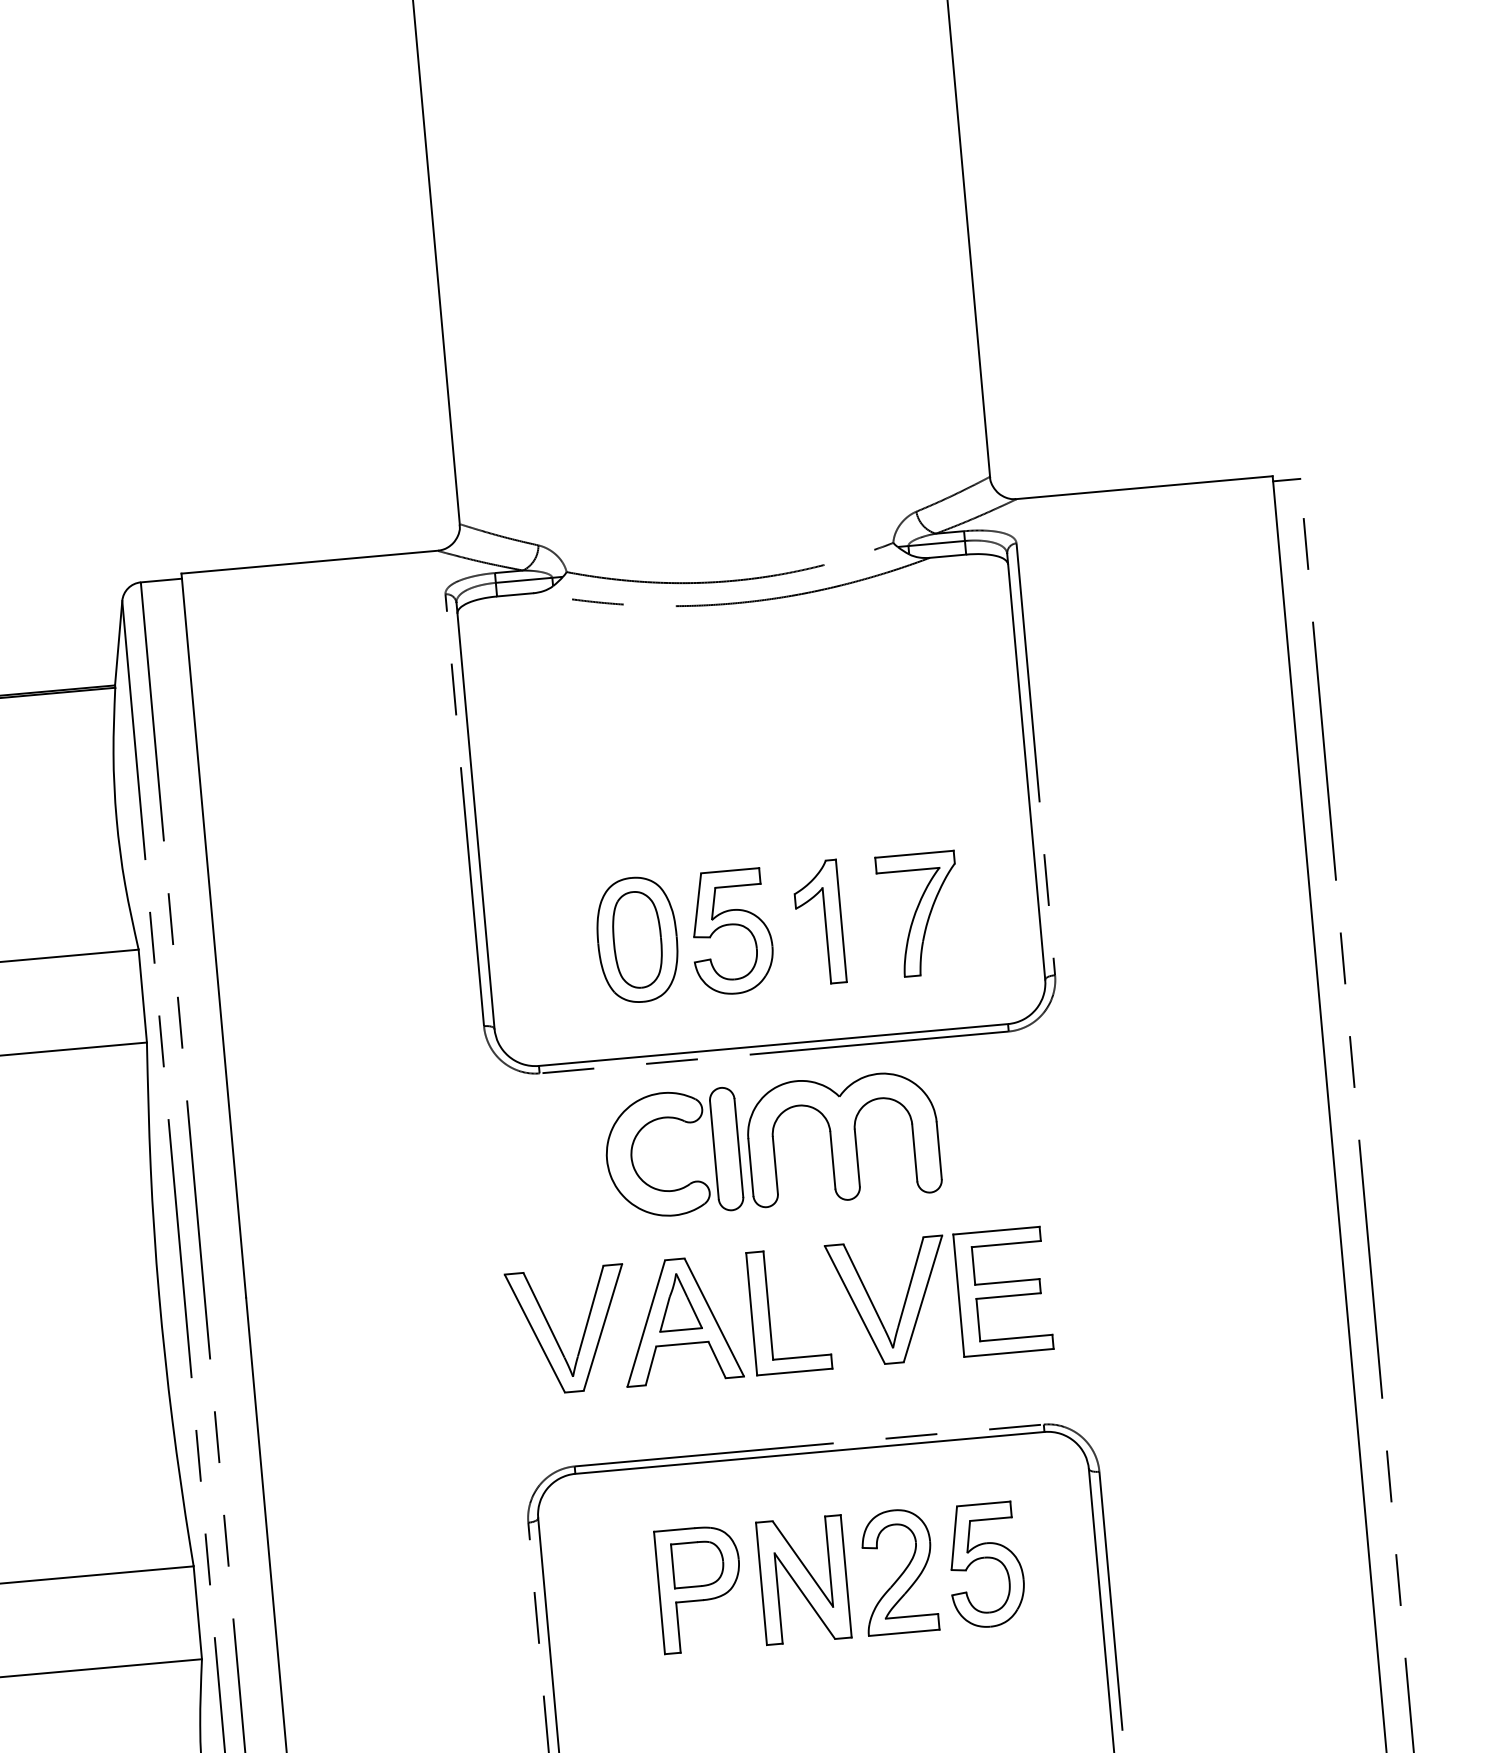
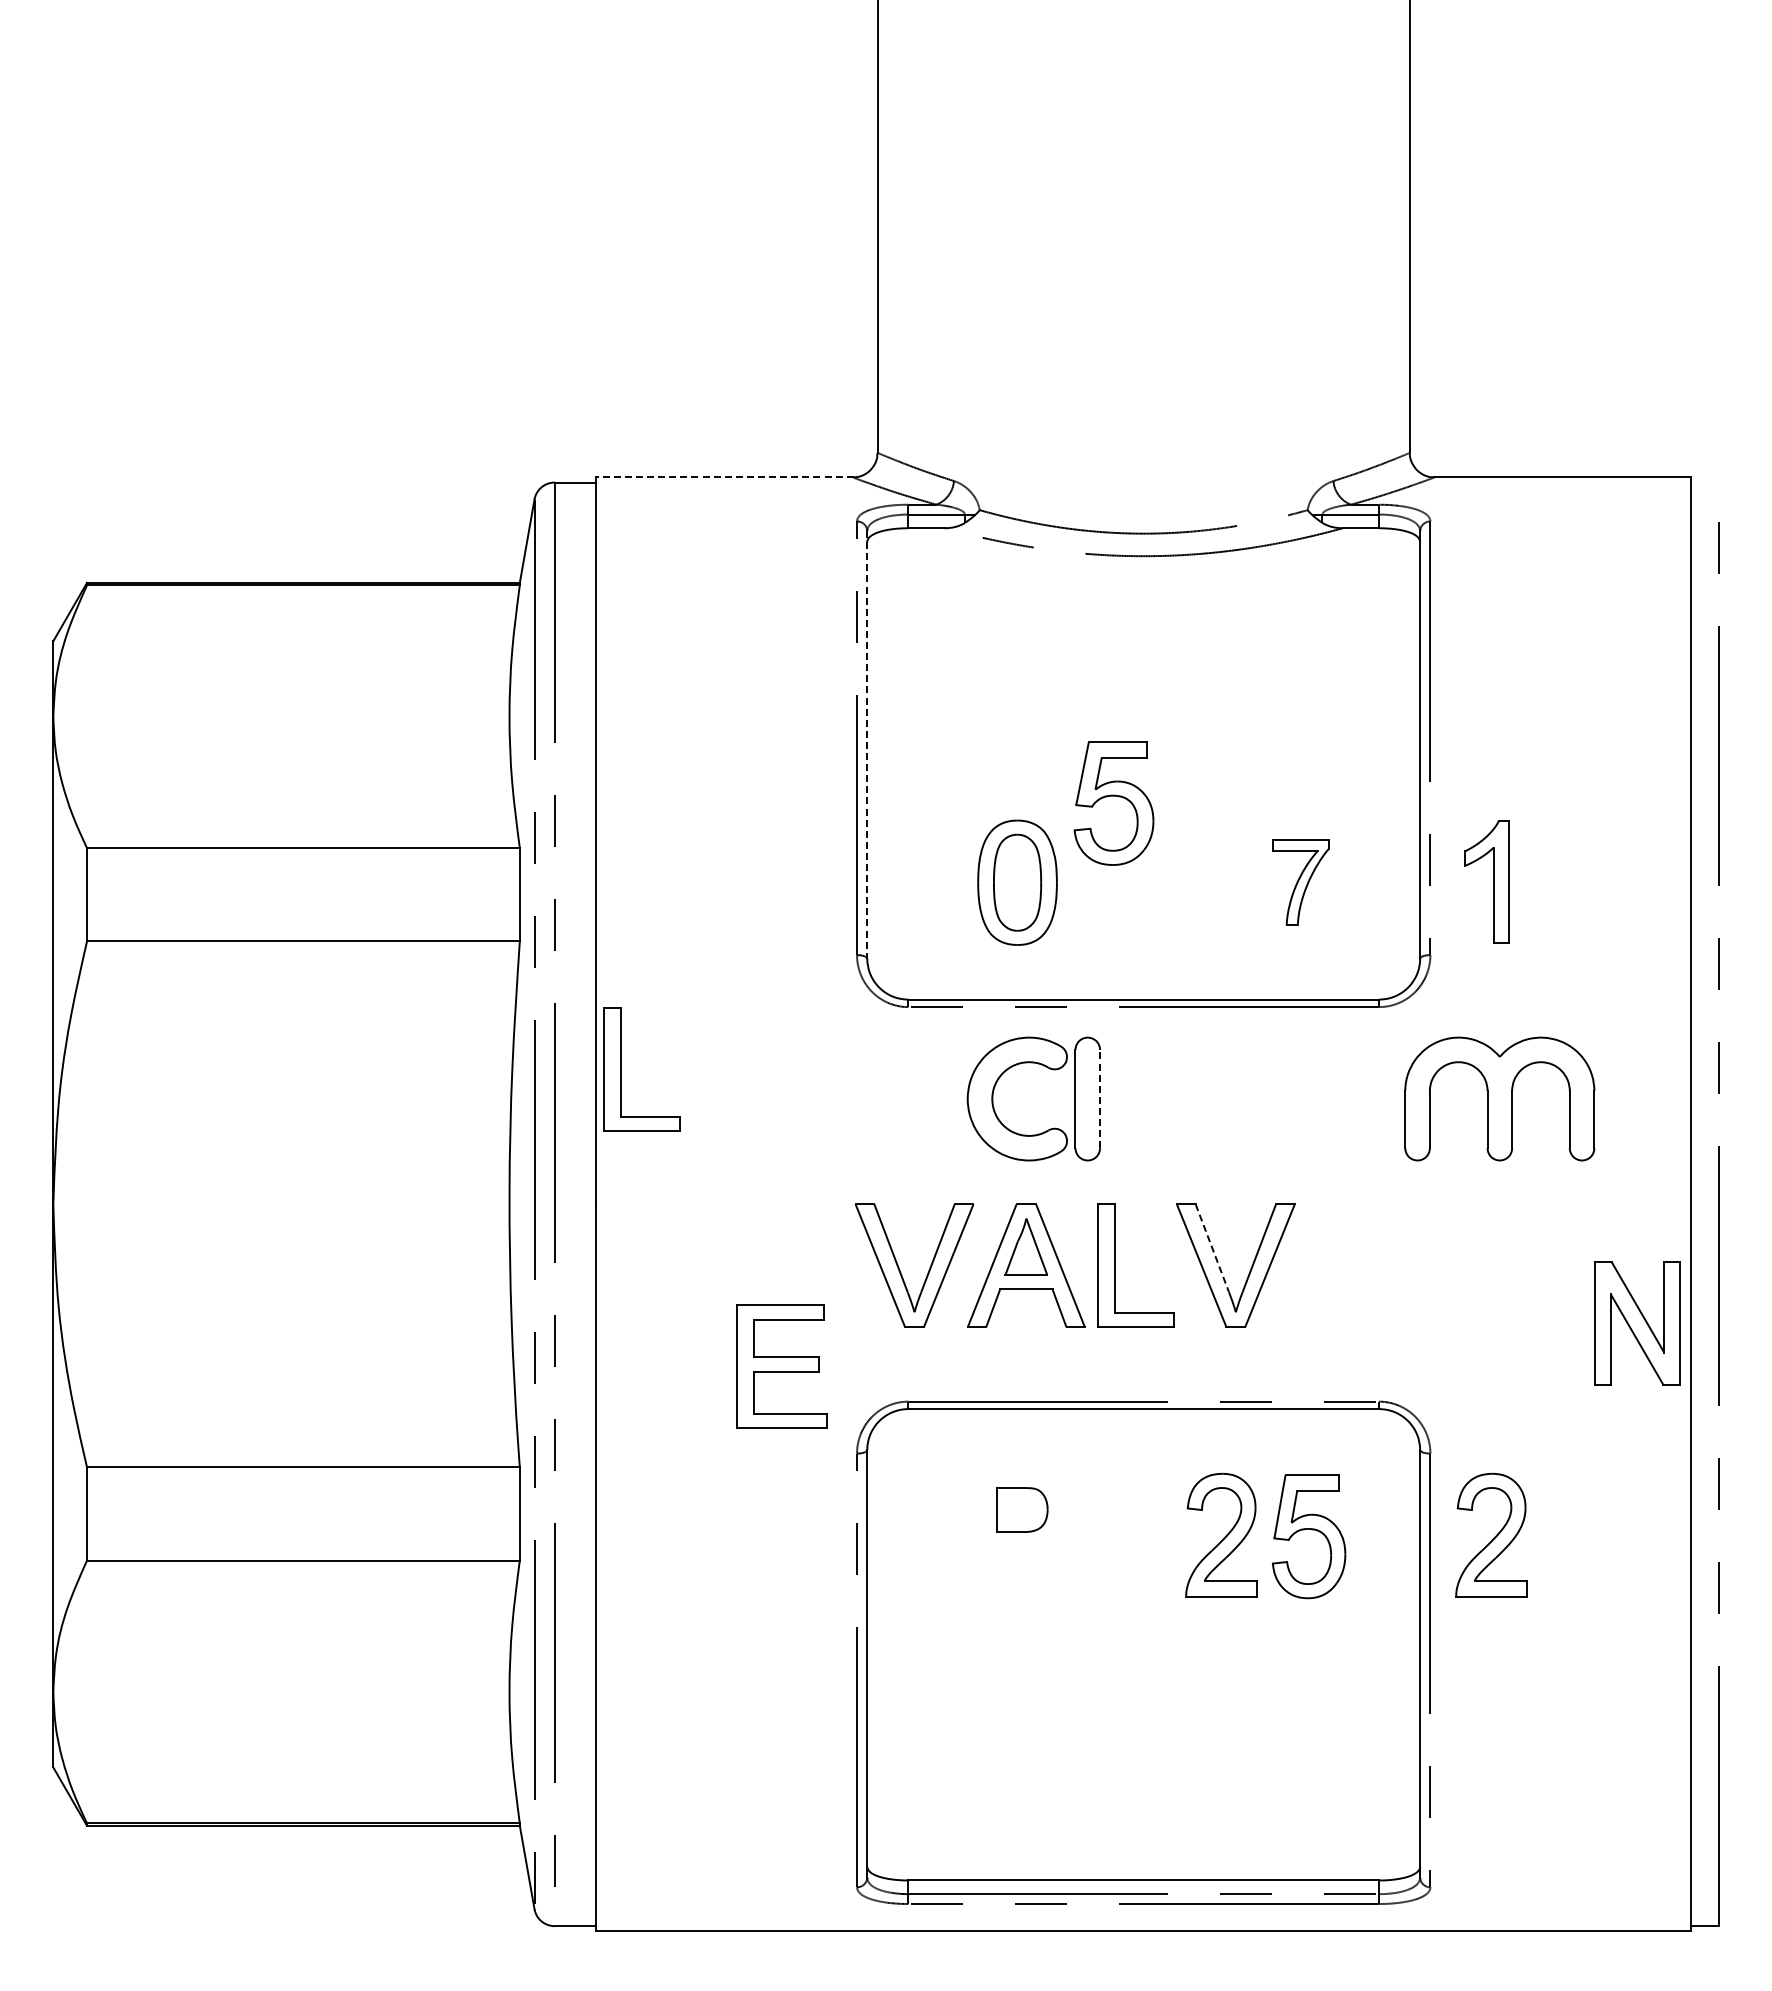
line: (1286, 480) -> (1704, 482), removed
line: (309, 562) -> (724, 477), solid -> dashed
line: (475, 815) -> (867, 744), solid -> dashed
part: (919, 914) -> (1300, 882), size x0.7
part: (825, 921) -> (1493, 881), moved
part: (730, 925) -> (1113, 796), moved
part: (842, 1138) -> (1499, 1098), moved
line: (739, 1147) -> (1100, 1098), solid -> dashed
part: (259, 1161) -> (621, 1069), added
line: (864, 1286) -> (1212, 1248), solid -> dashed
part: (1003, 1291) -> (781, 1366), moved
part: (1167, 1546) -> (1491, 1534), added
part: (804, 1580) -> (1637, 1323), moved
part: (700, 1588) -> (1022, 1534), removed

